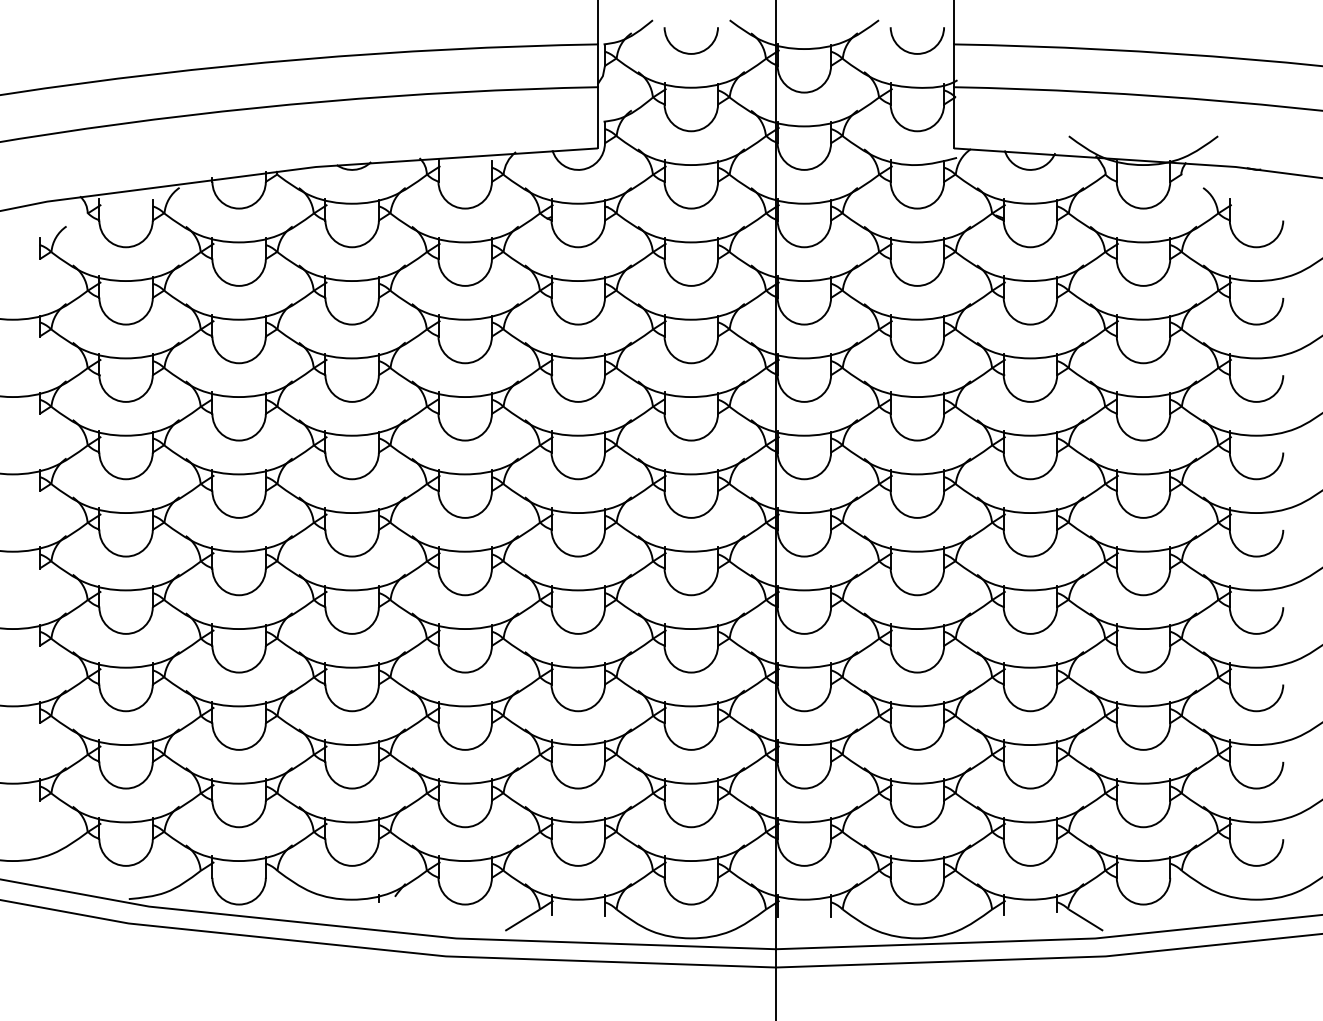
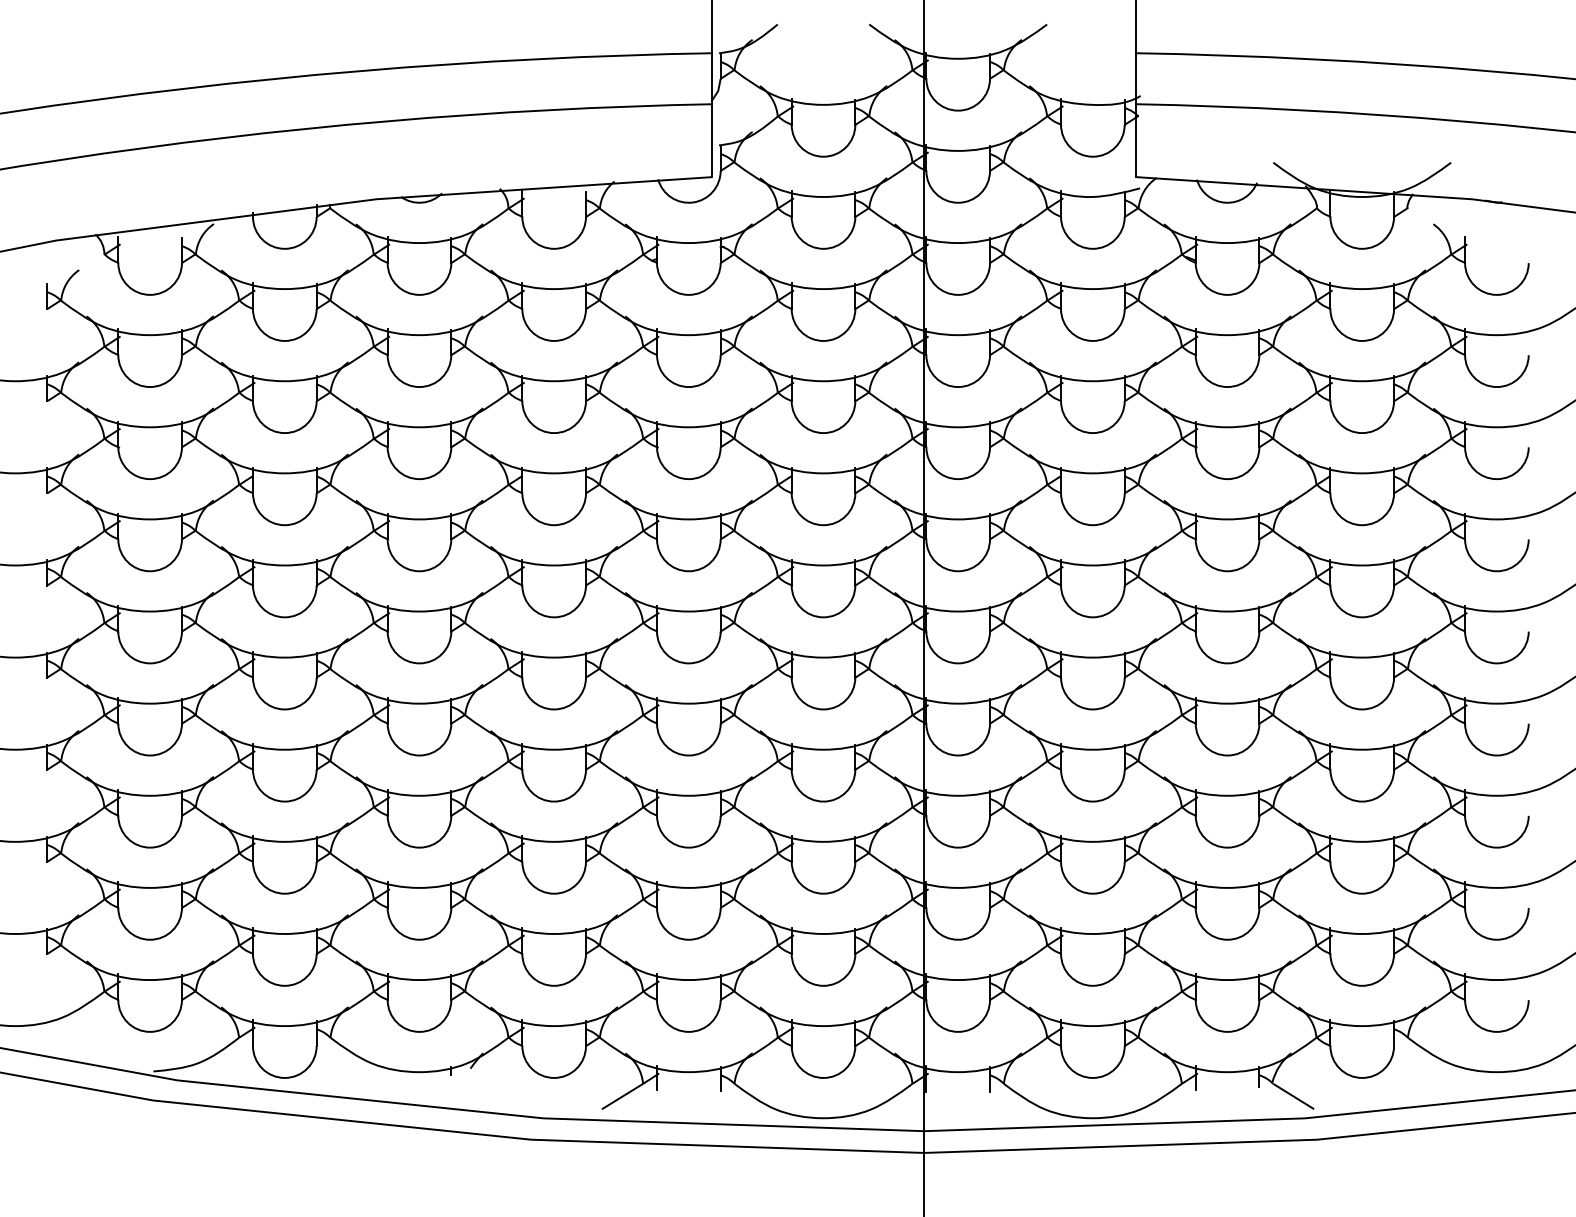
arc: (691, 53) -> (823, 63), removed
arc: (917, 53) -> (1092, 63), removed

